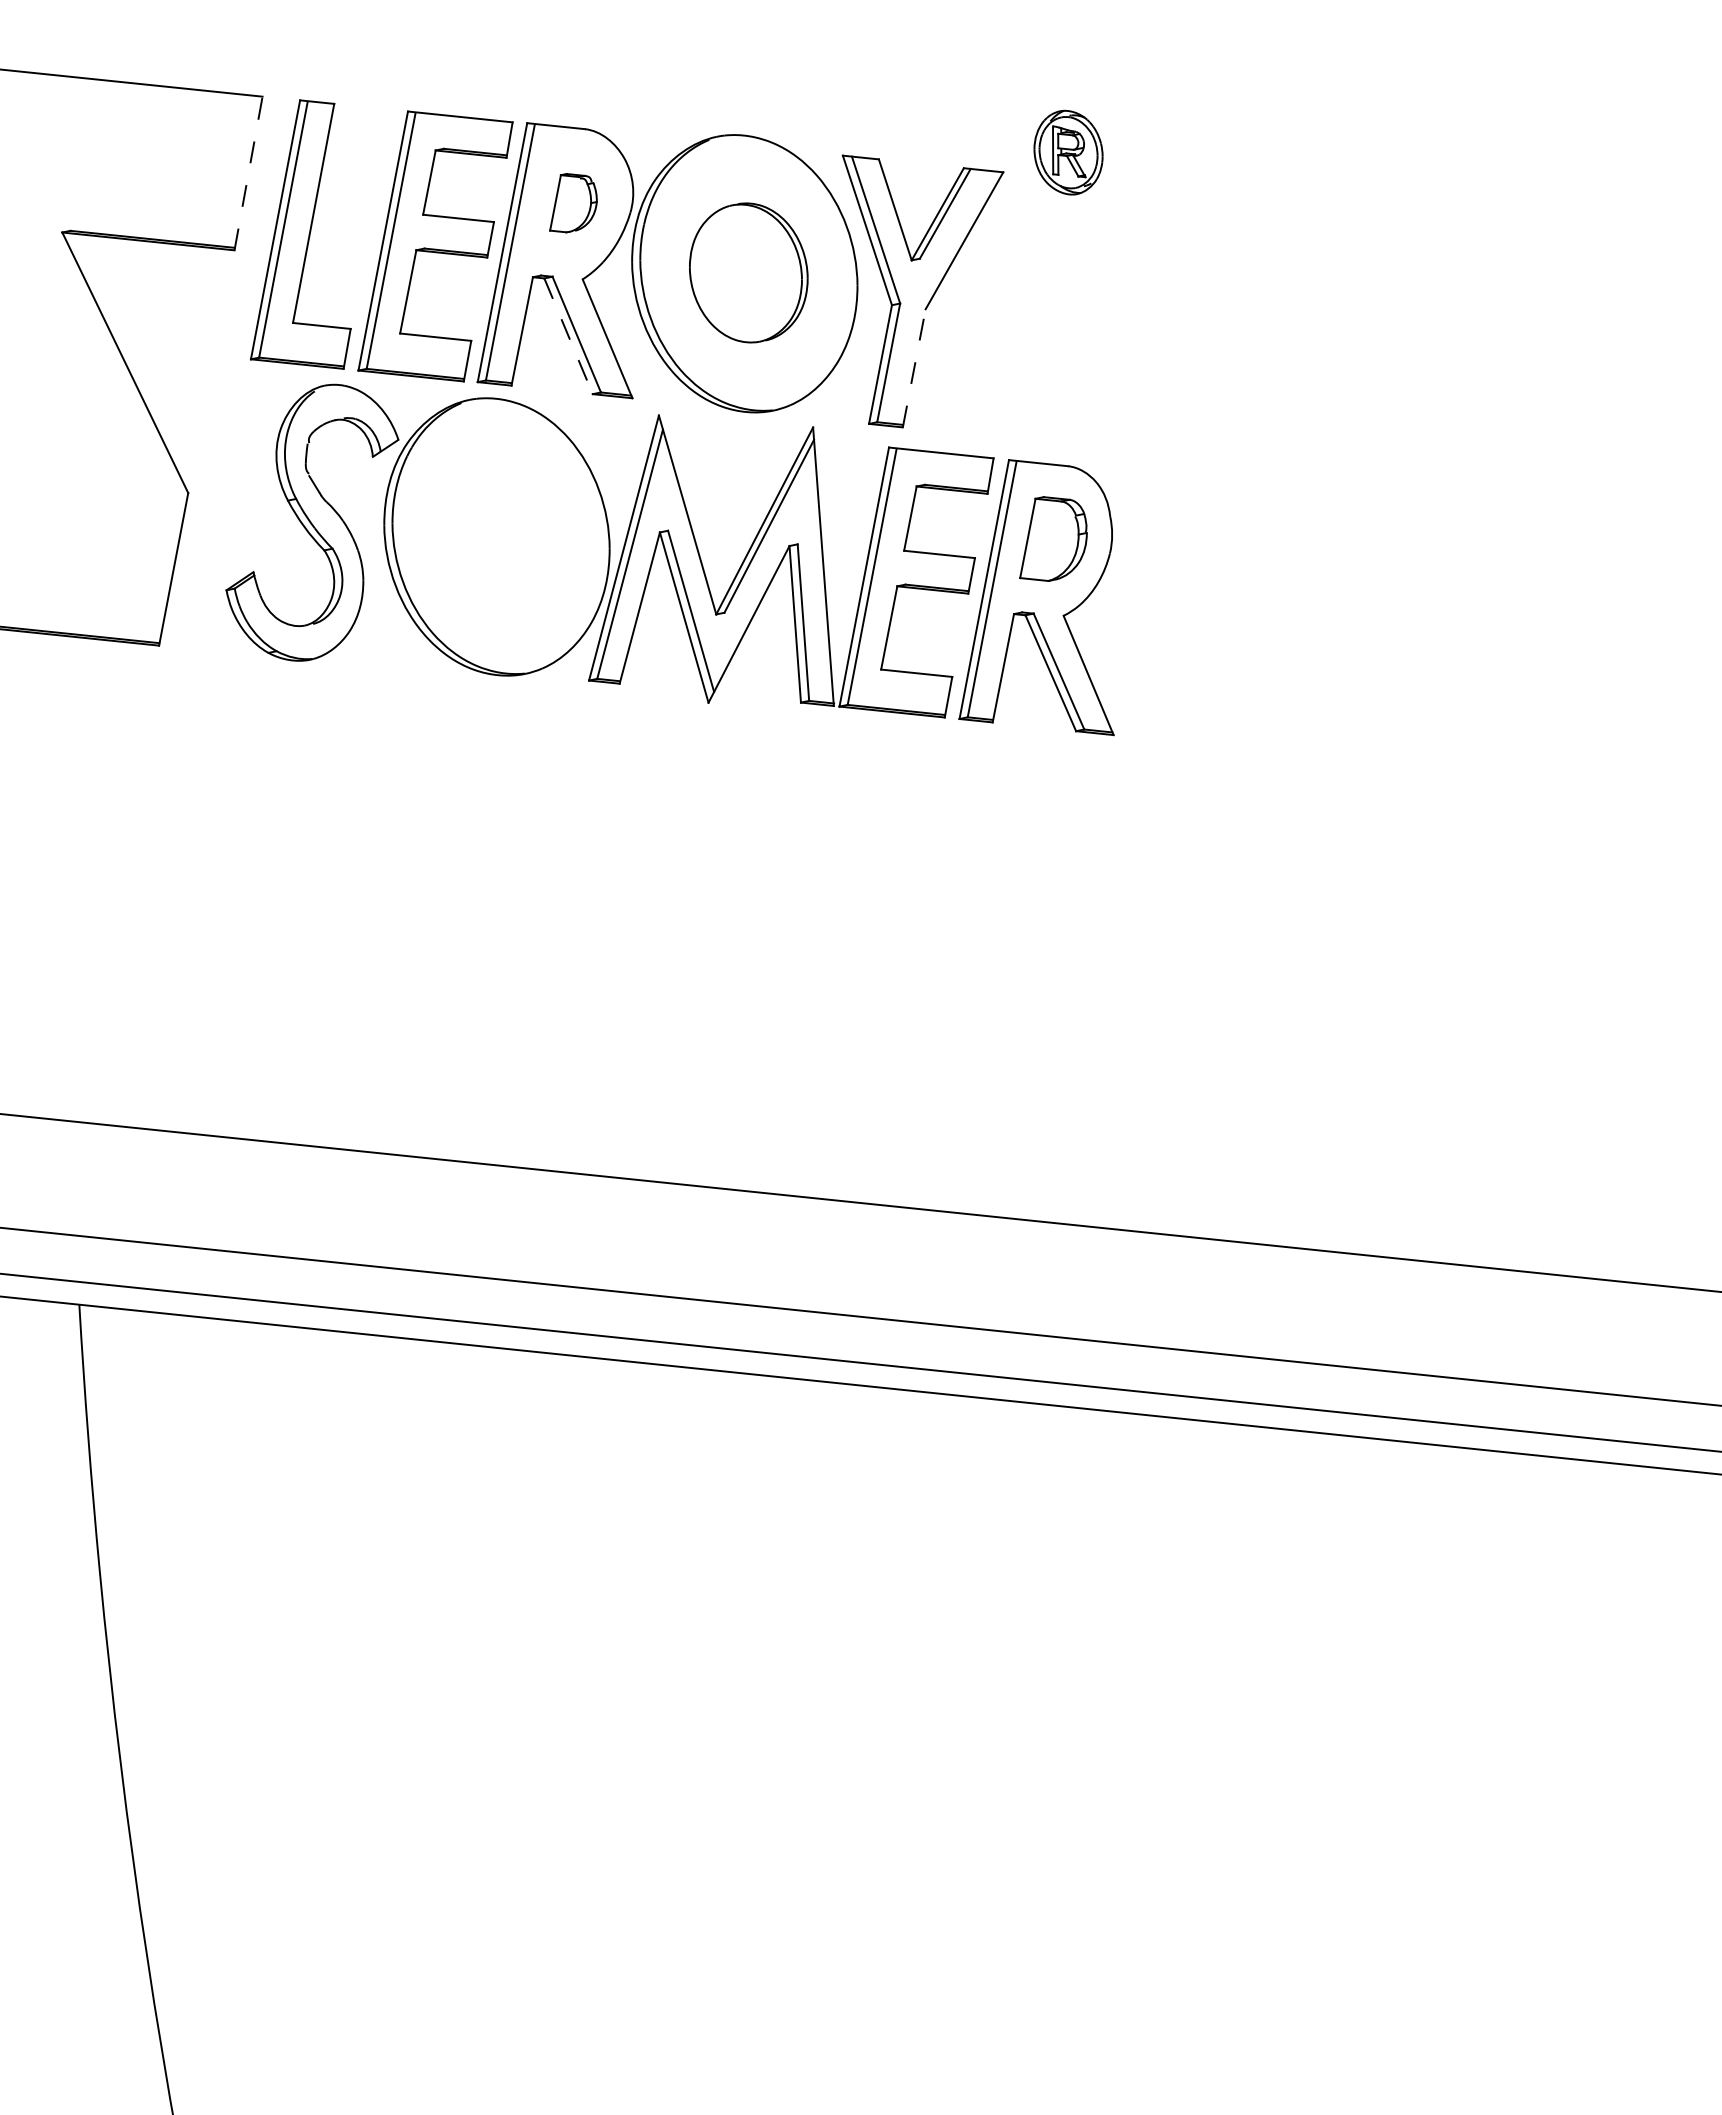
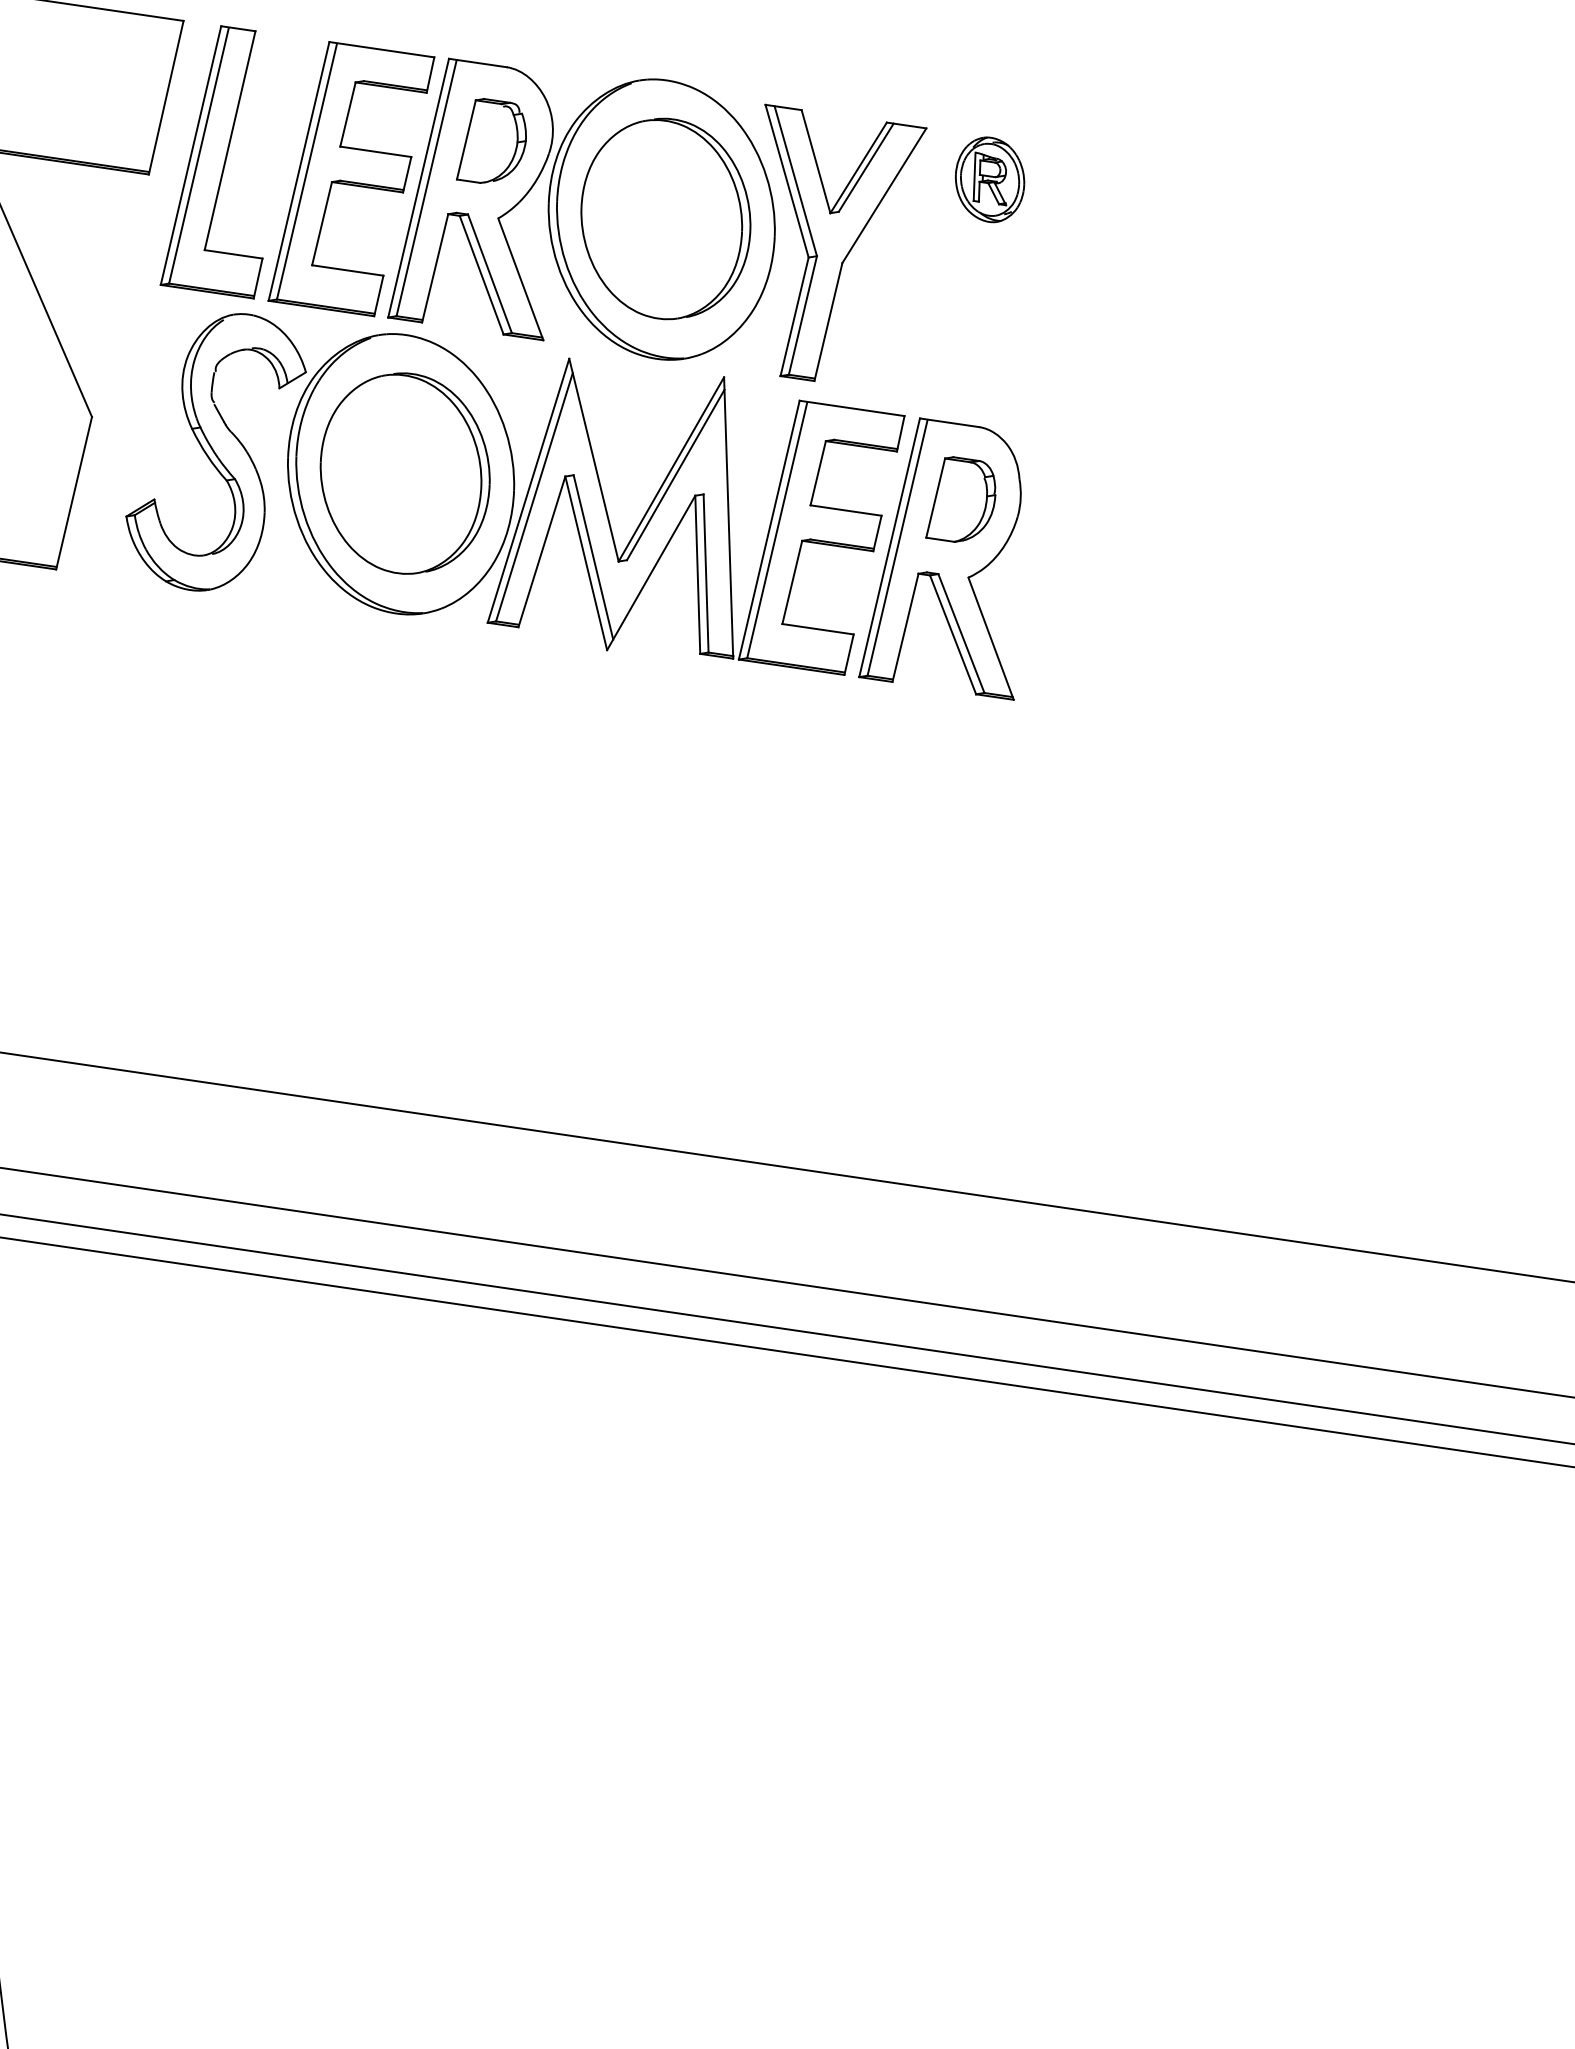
part: (1068, 152) -> (990, 179), moved
line: (248, 173) -> (166, 97), dashed -> solid
part: (573, 202) -> (492, 140), size x1.43
part: (748, 272) -> (665, 218), size x1.43
line: (568, 336) -> (481, 275), dashed -> solid
line: (914, 367) -> (828, 321), dashed -> solid
part: (501, 535) -> (405, 472), added

